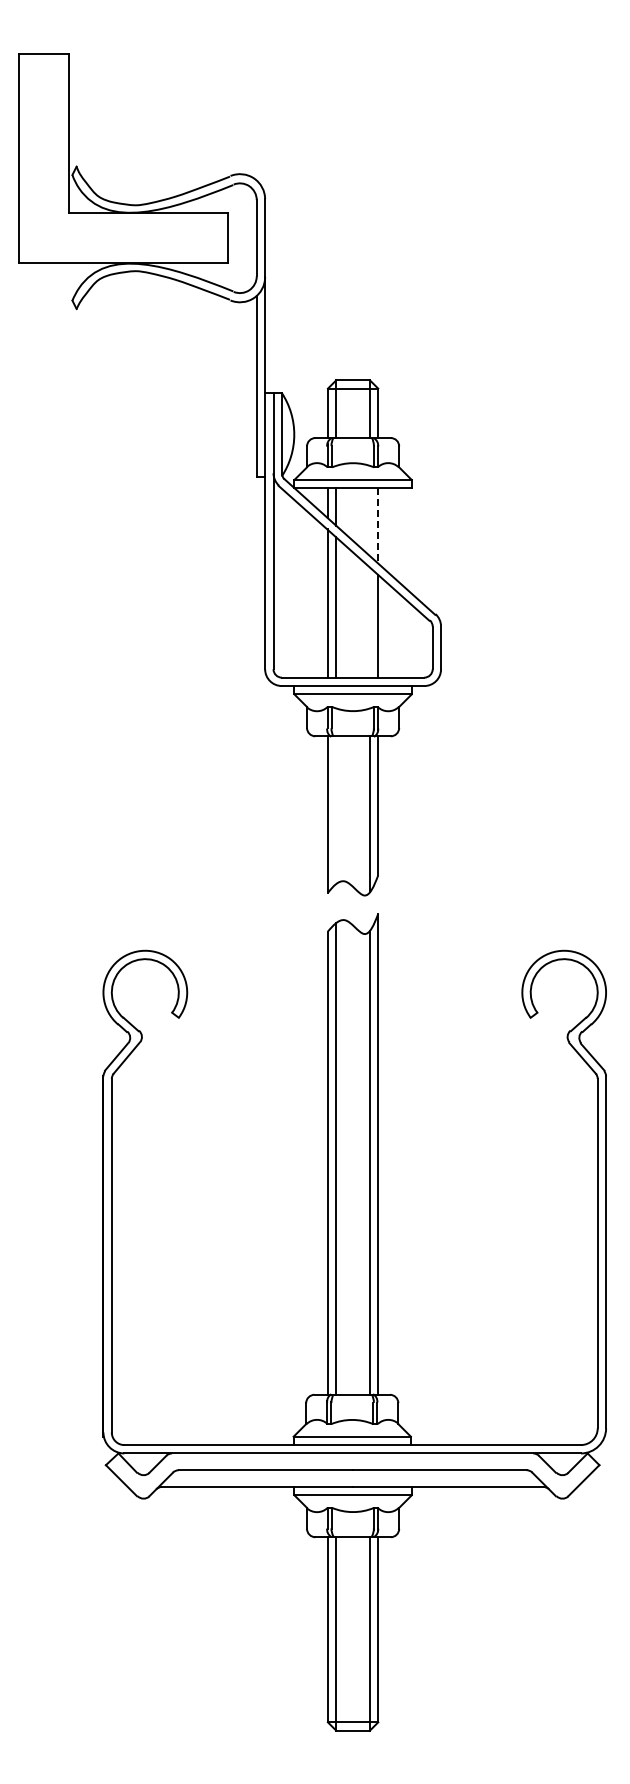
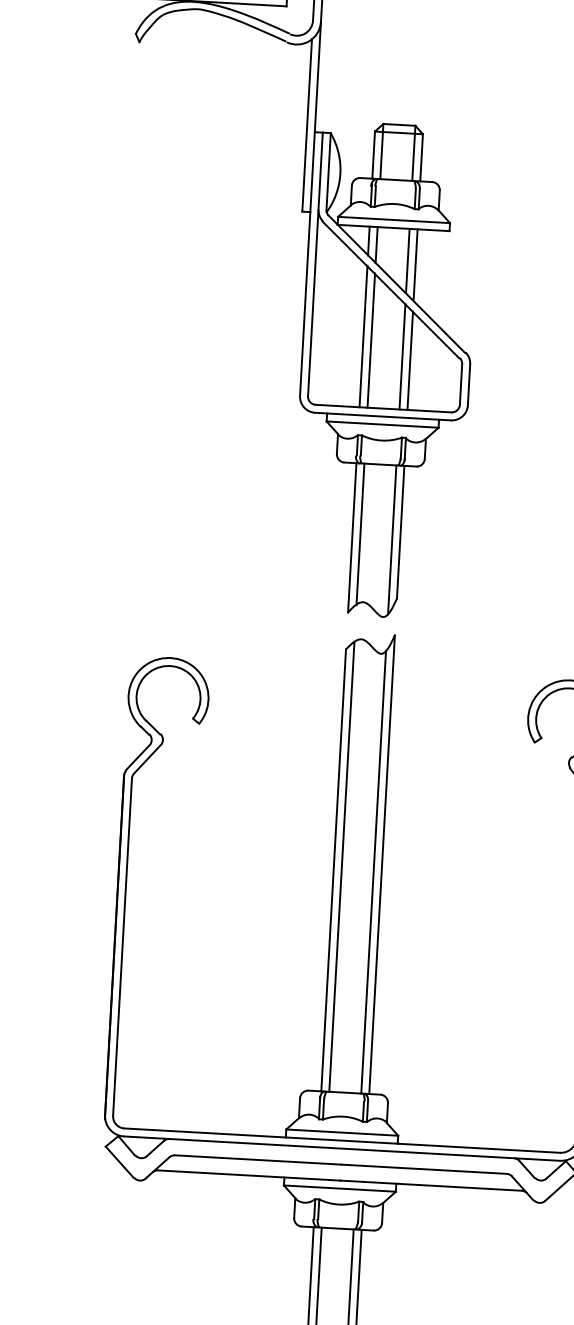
line: (369, 521) -> (407, 260), added
line: (378, 526) -> (415, 265), dashed -> solid
line: (369, 622) -> (402, 356), added
line: (336, 810) -> (360, 534), added

